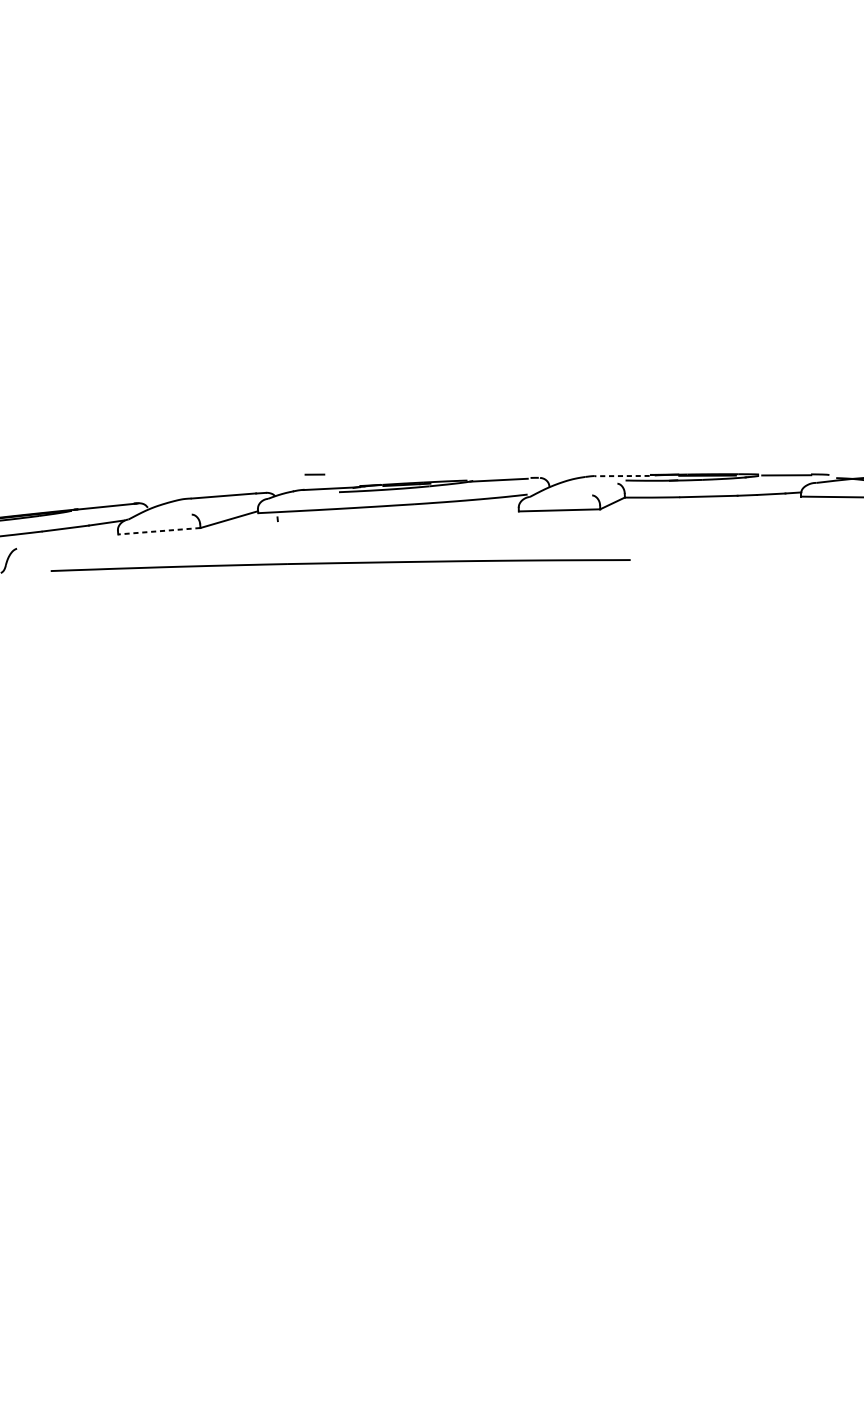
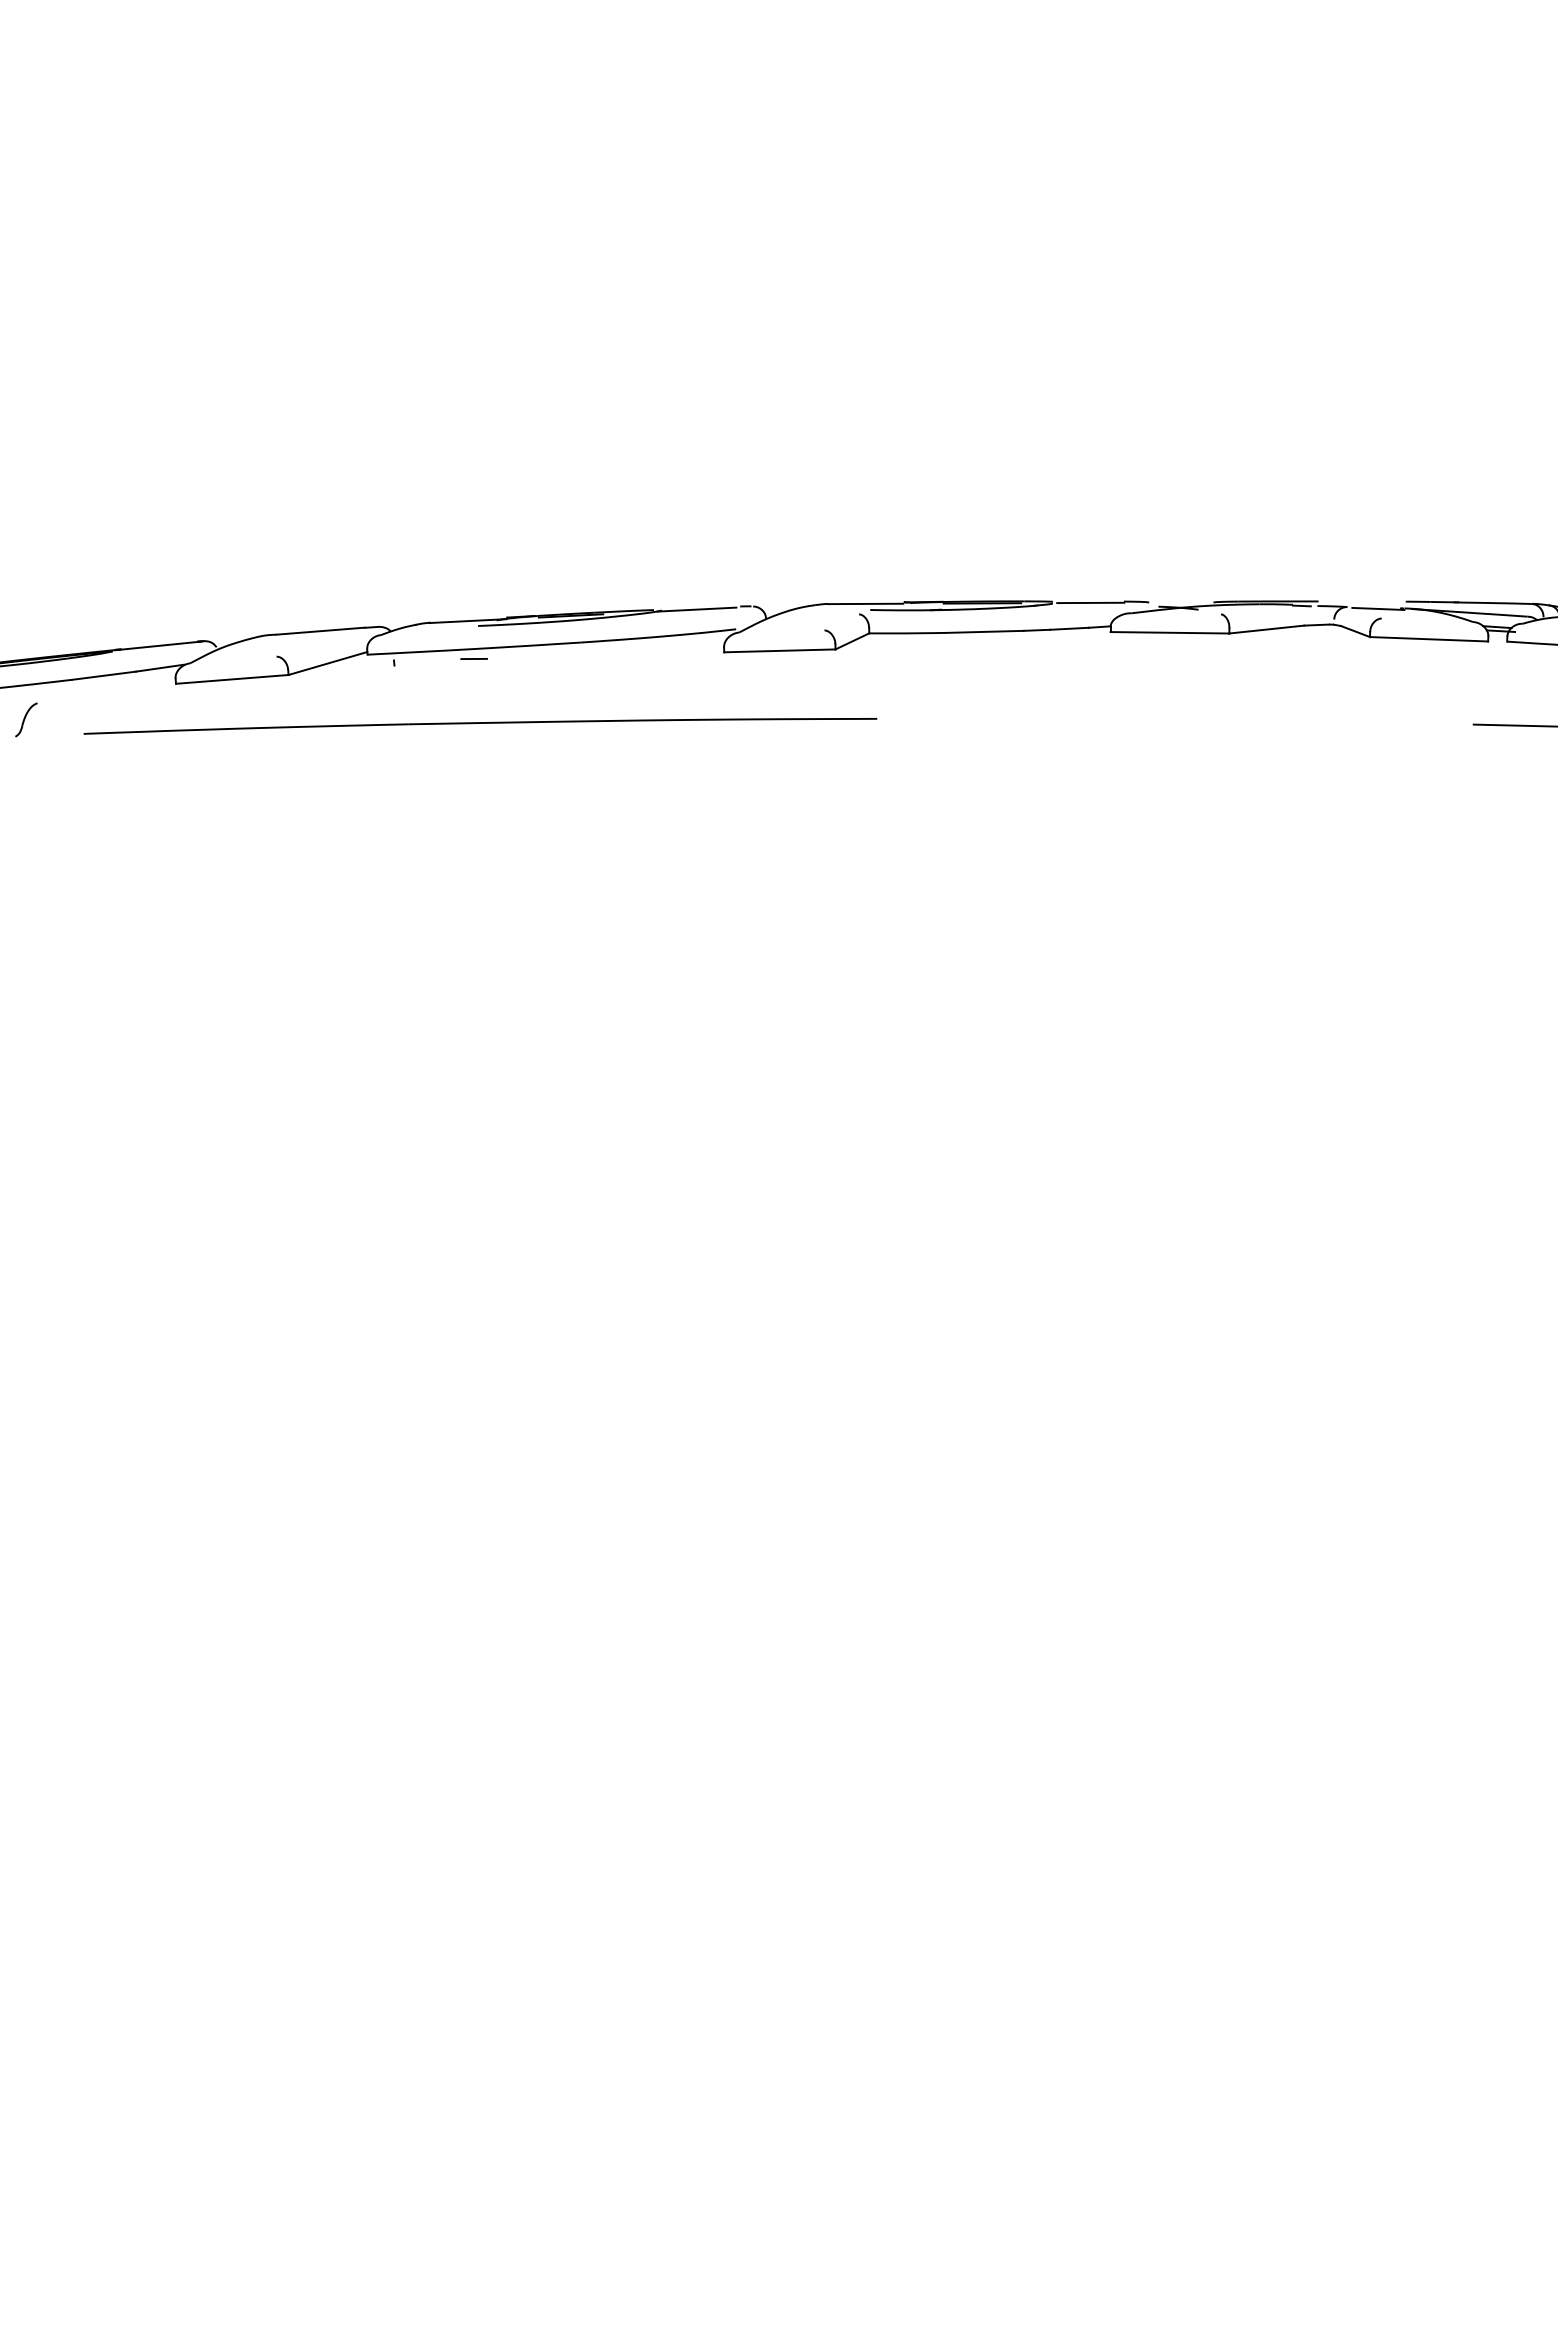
line: (314, 474) -> (473, 658), moved
line: (622, 475) -> (865, 603), dashed -> solid
line: (158, 531) -> (231, 679), dashed -> solid

